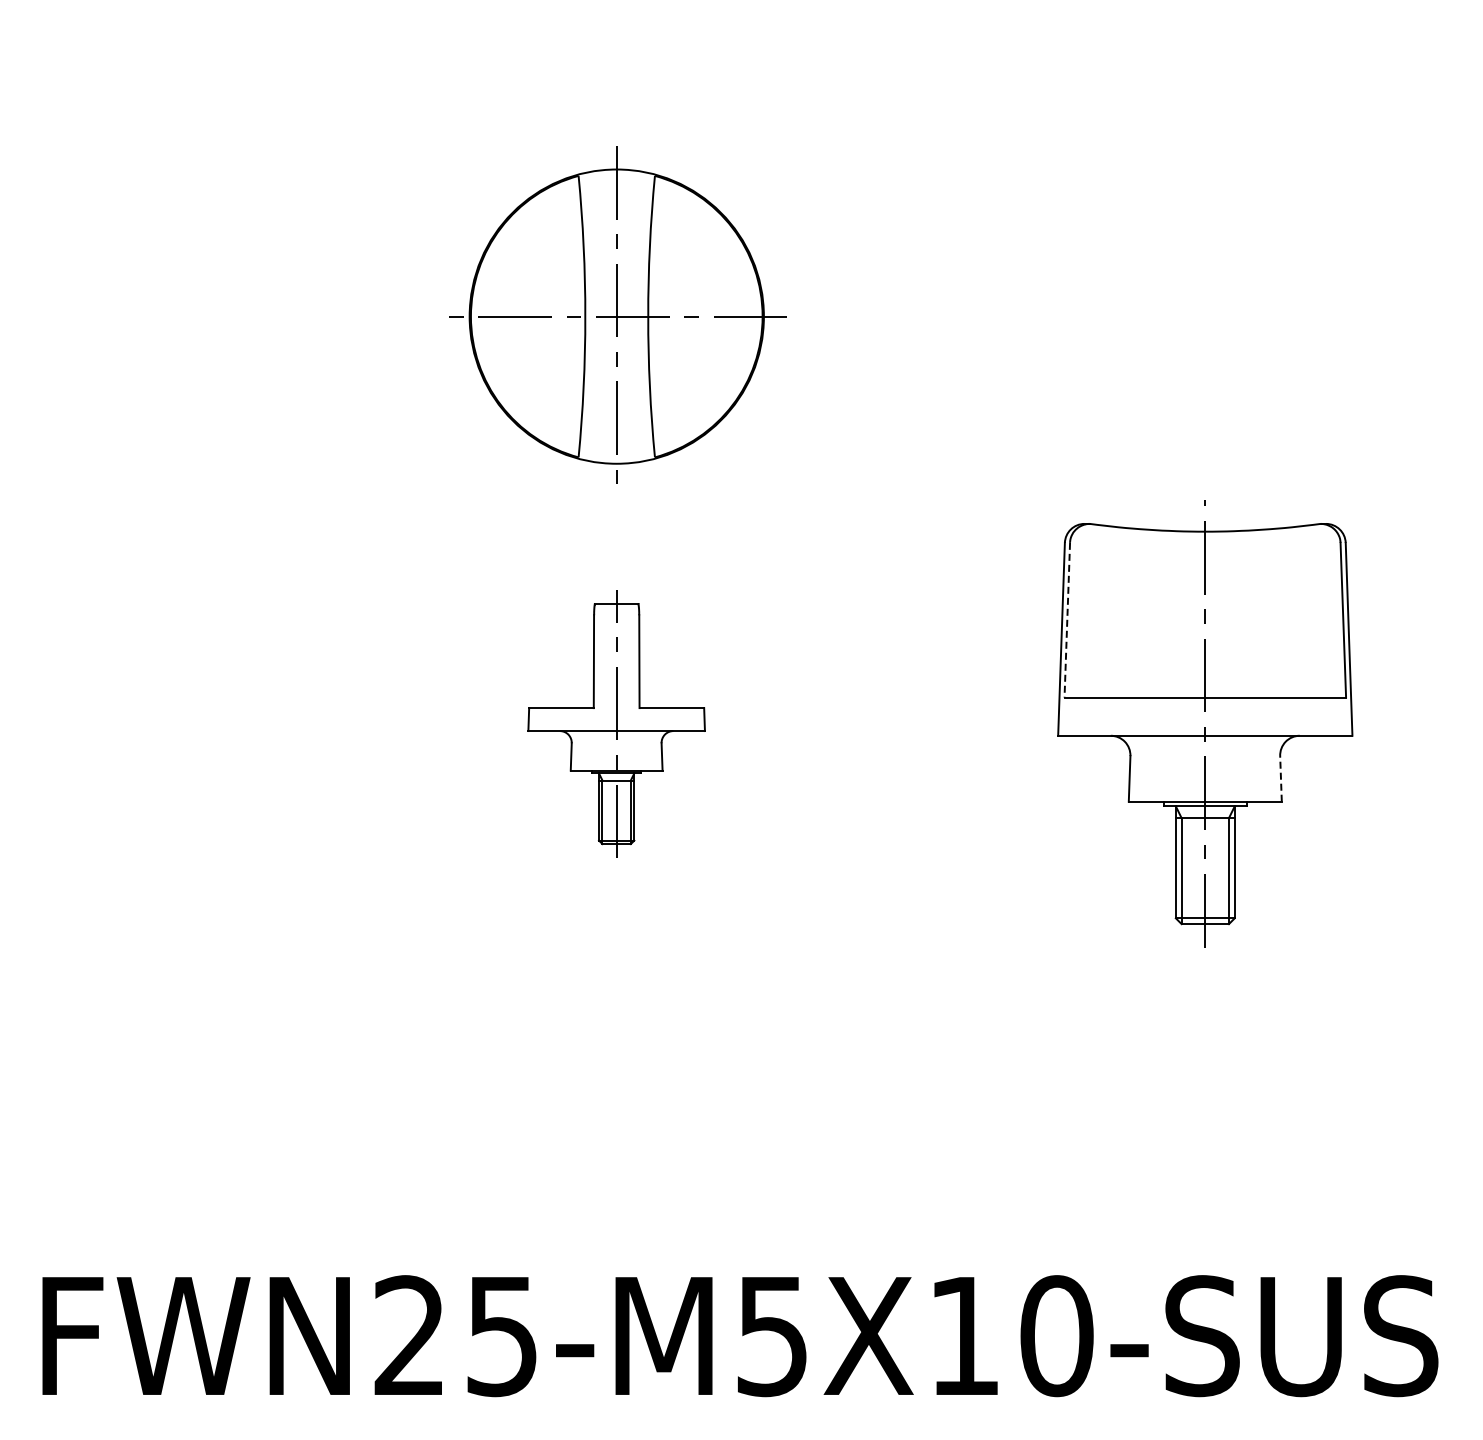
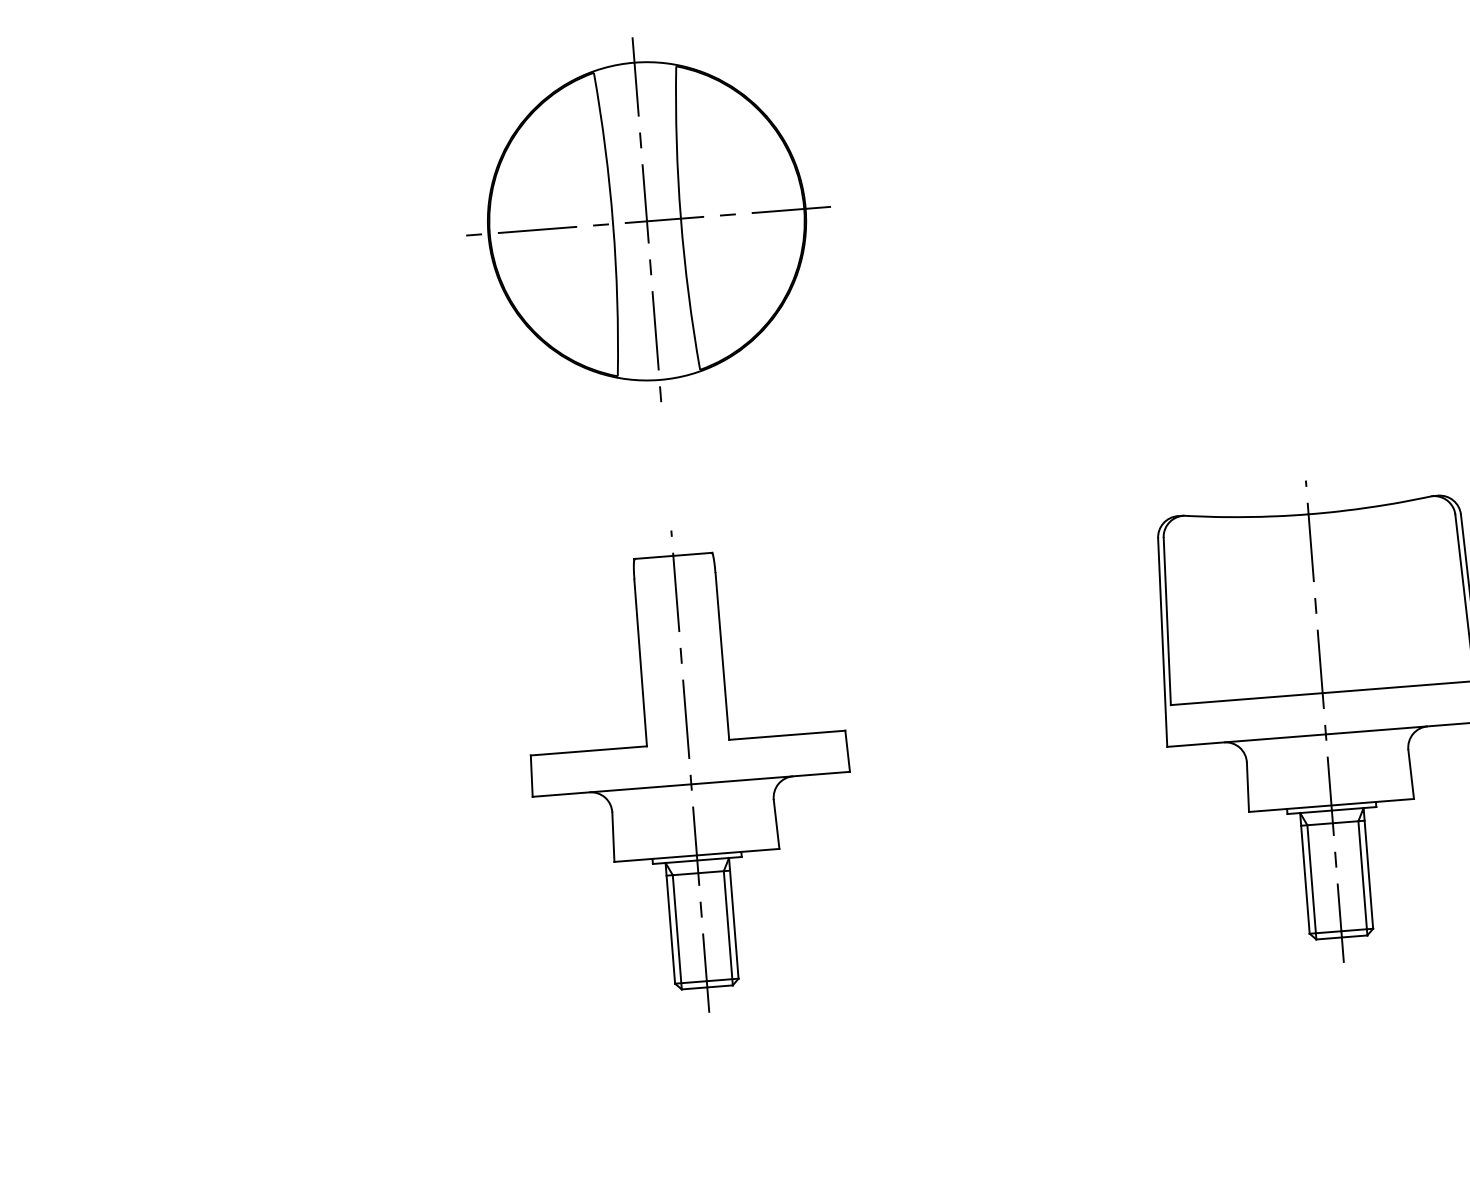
part: (617, 314) -> (647, 218), moved
line: (1067, 620) -> (1167, 621), dashed -> solid
part: (616, 723) -> (689, 771), size x1.67
line: (1280, 778) -> (1410, 774), dashed -> solid

